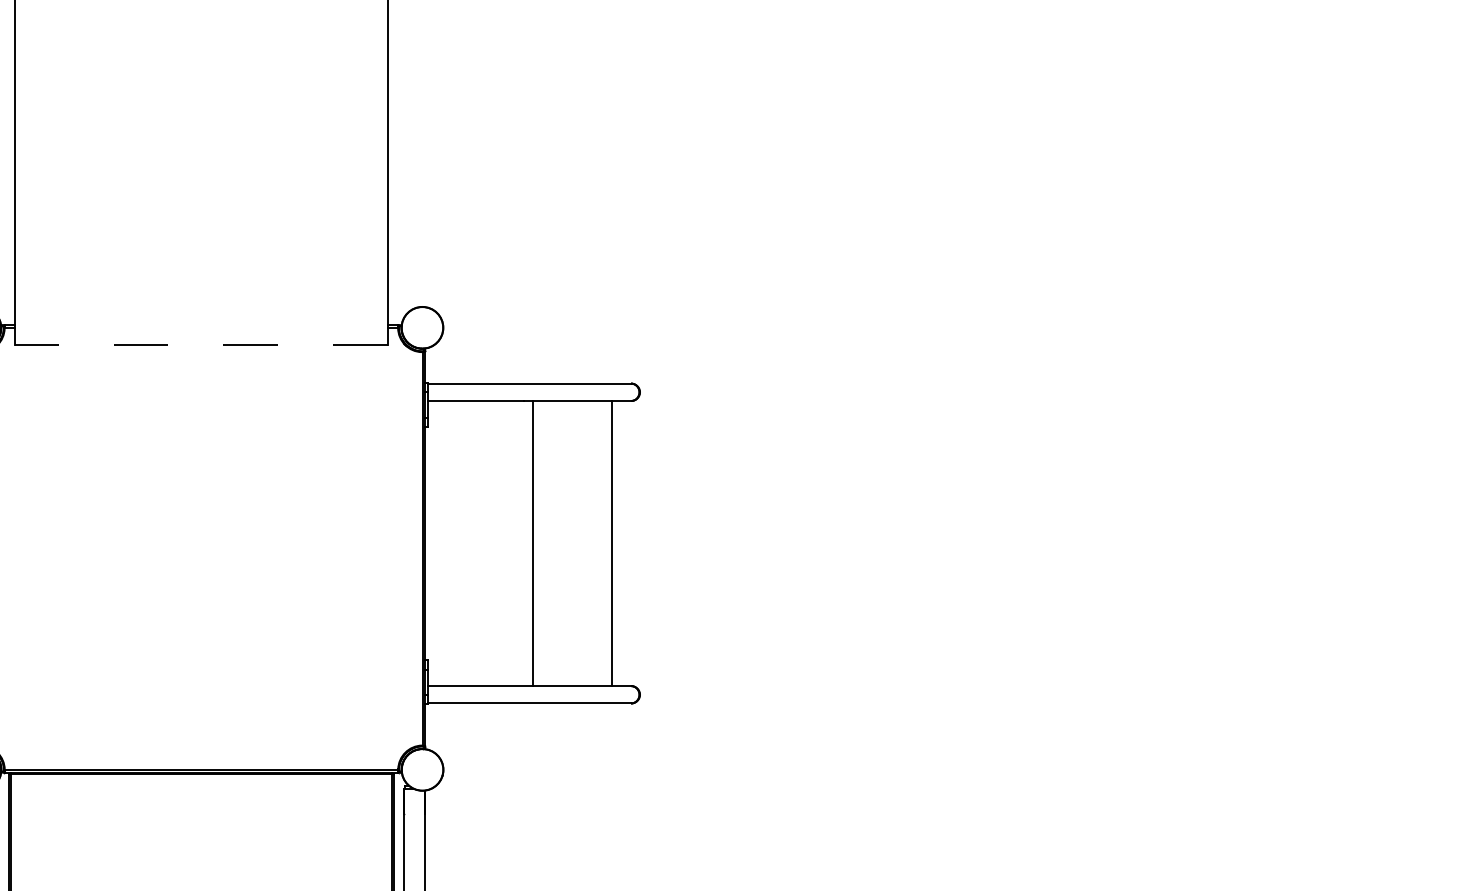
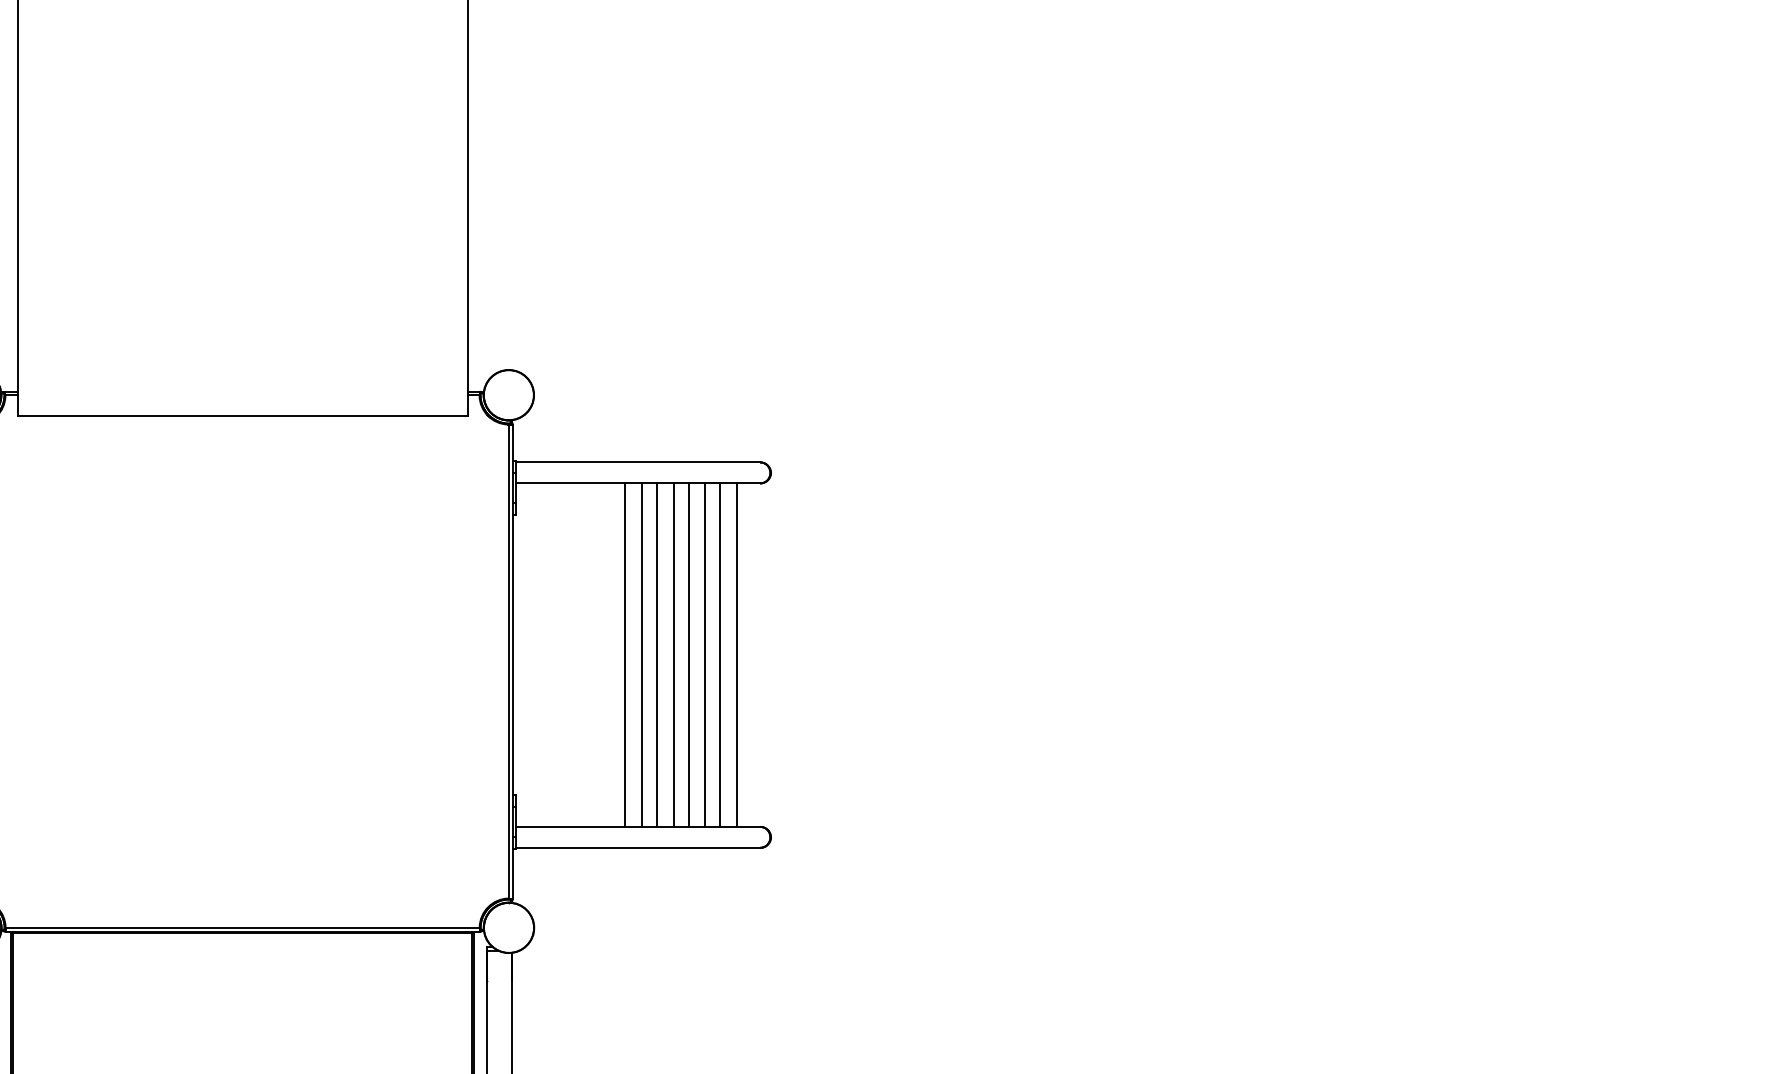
line: (201, 345) -> (242, 416), dashed -> solid
line: (519, 543) -> (625, 654), added
line: (544, 543) -> (656, 654), added
line: (559, 543) -> (673, 654), added
line: (571, 543) -> (688, 654), added
line: (585, 543) -> (705, 654), added
line: (598, 543) -> (720, 654), added

